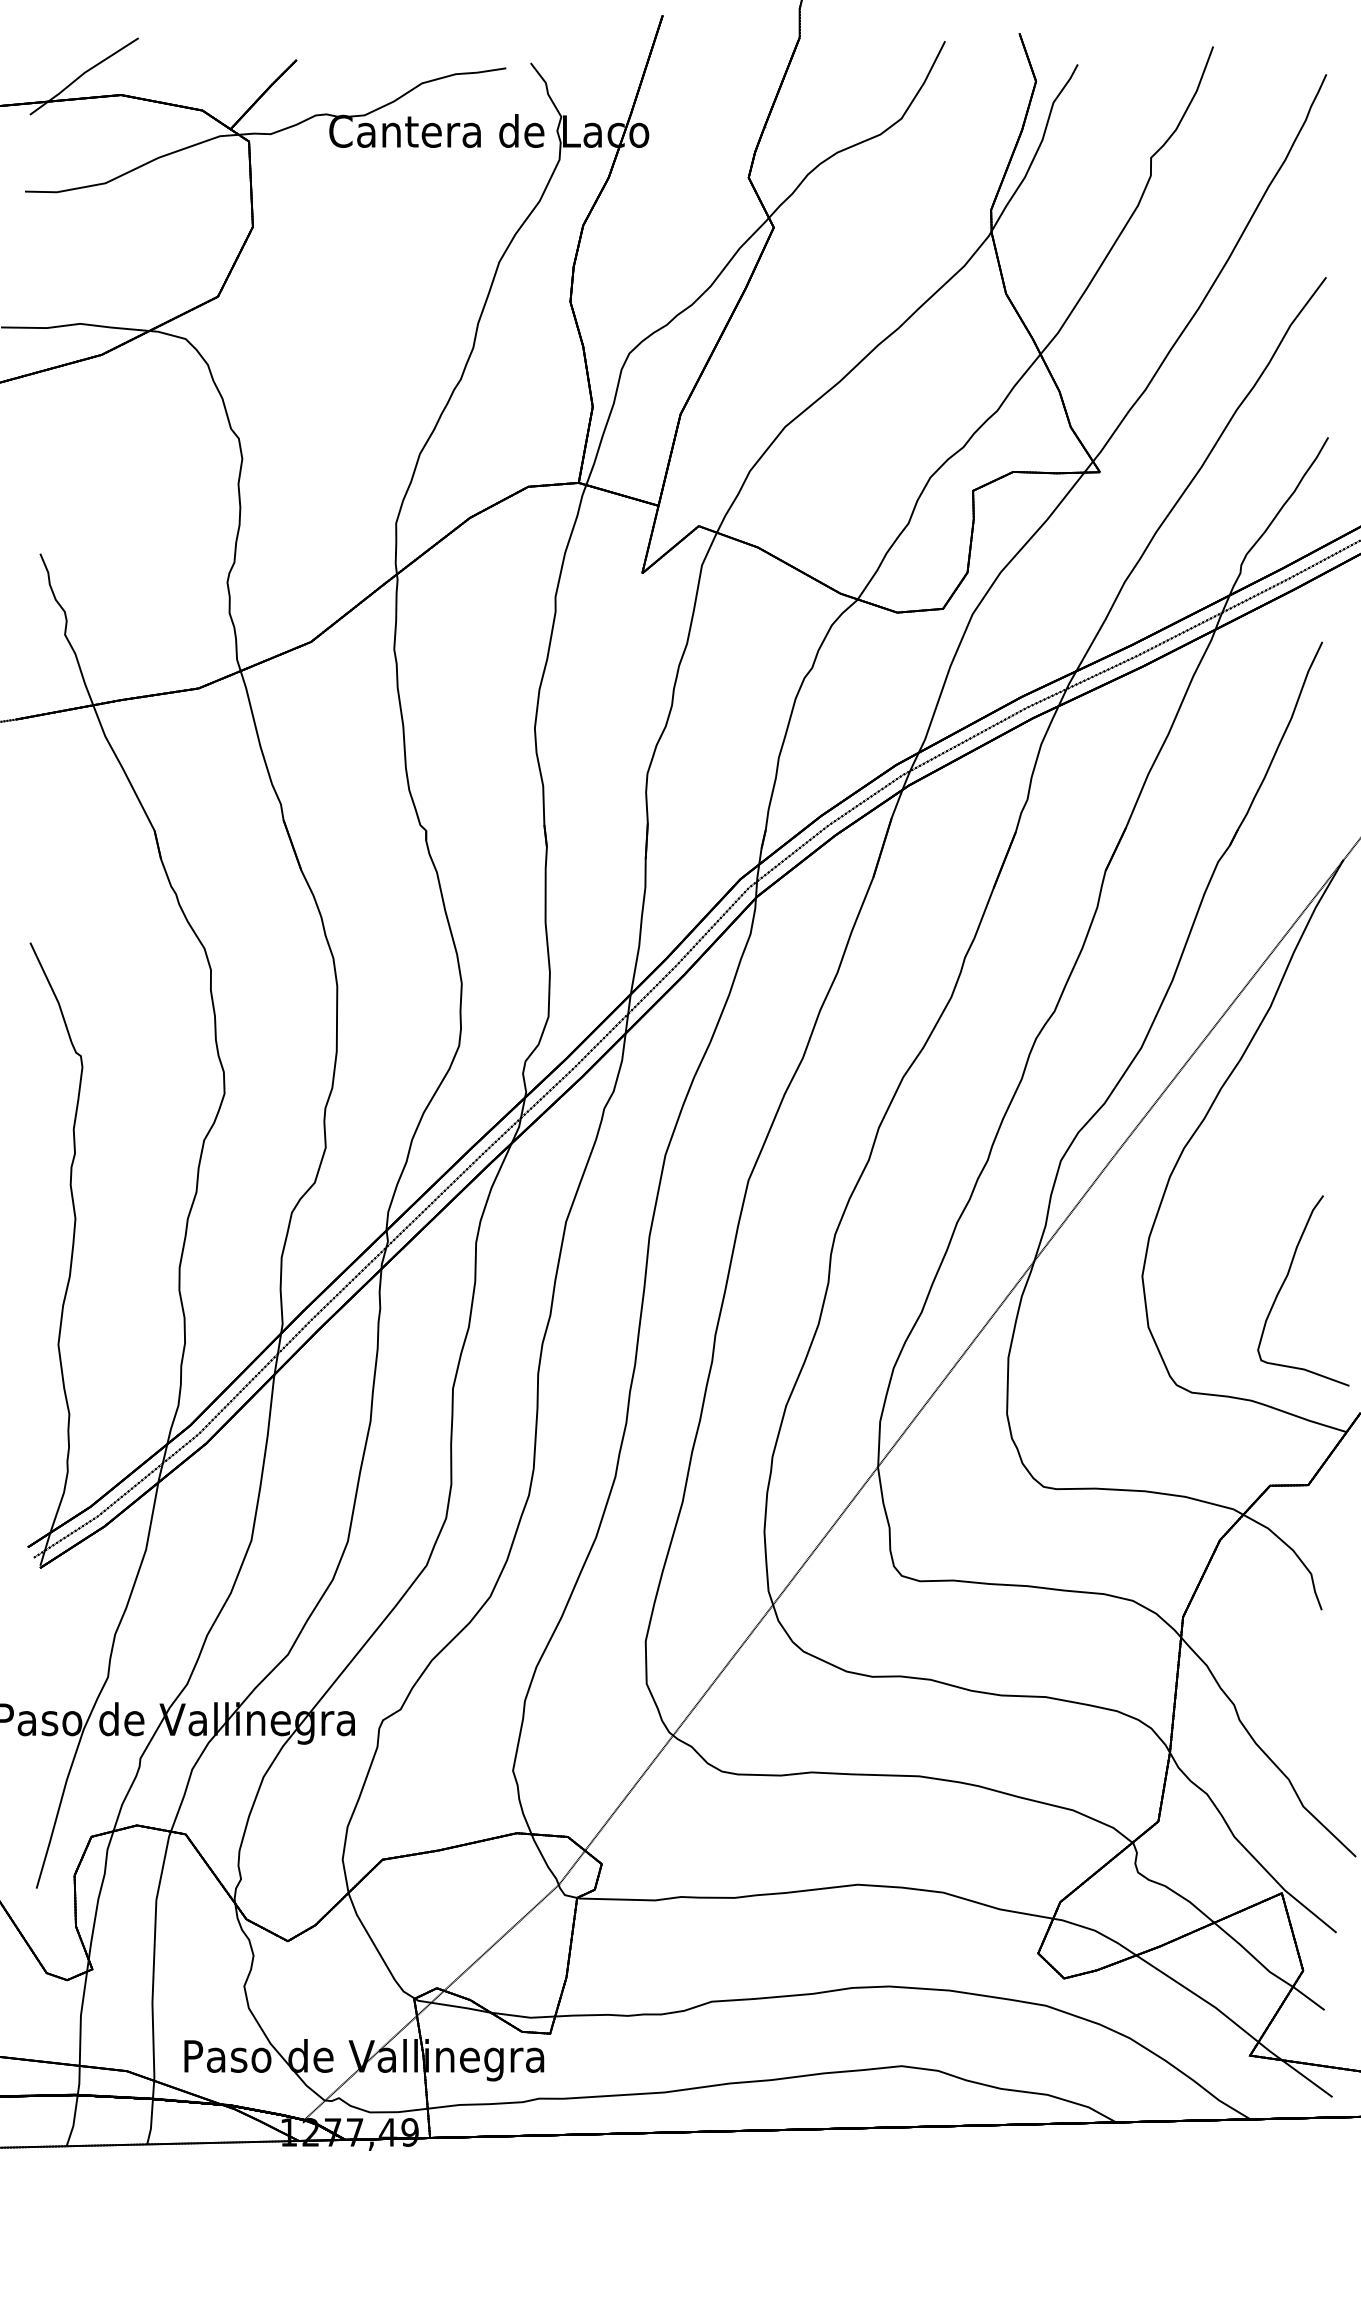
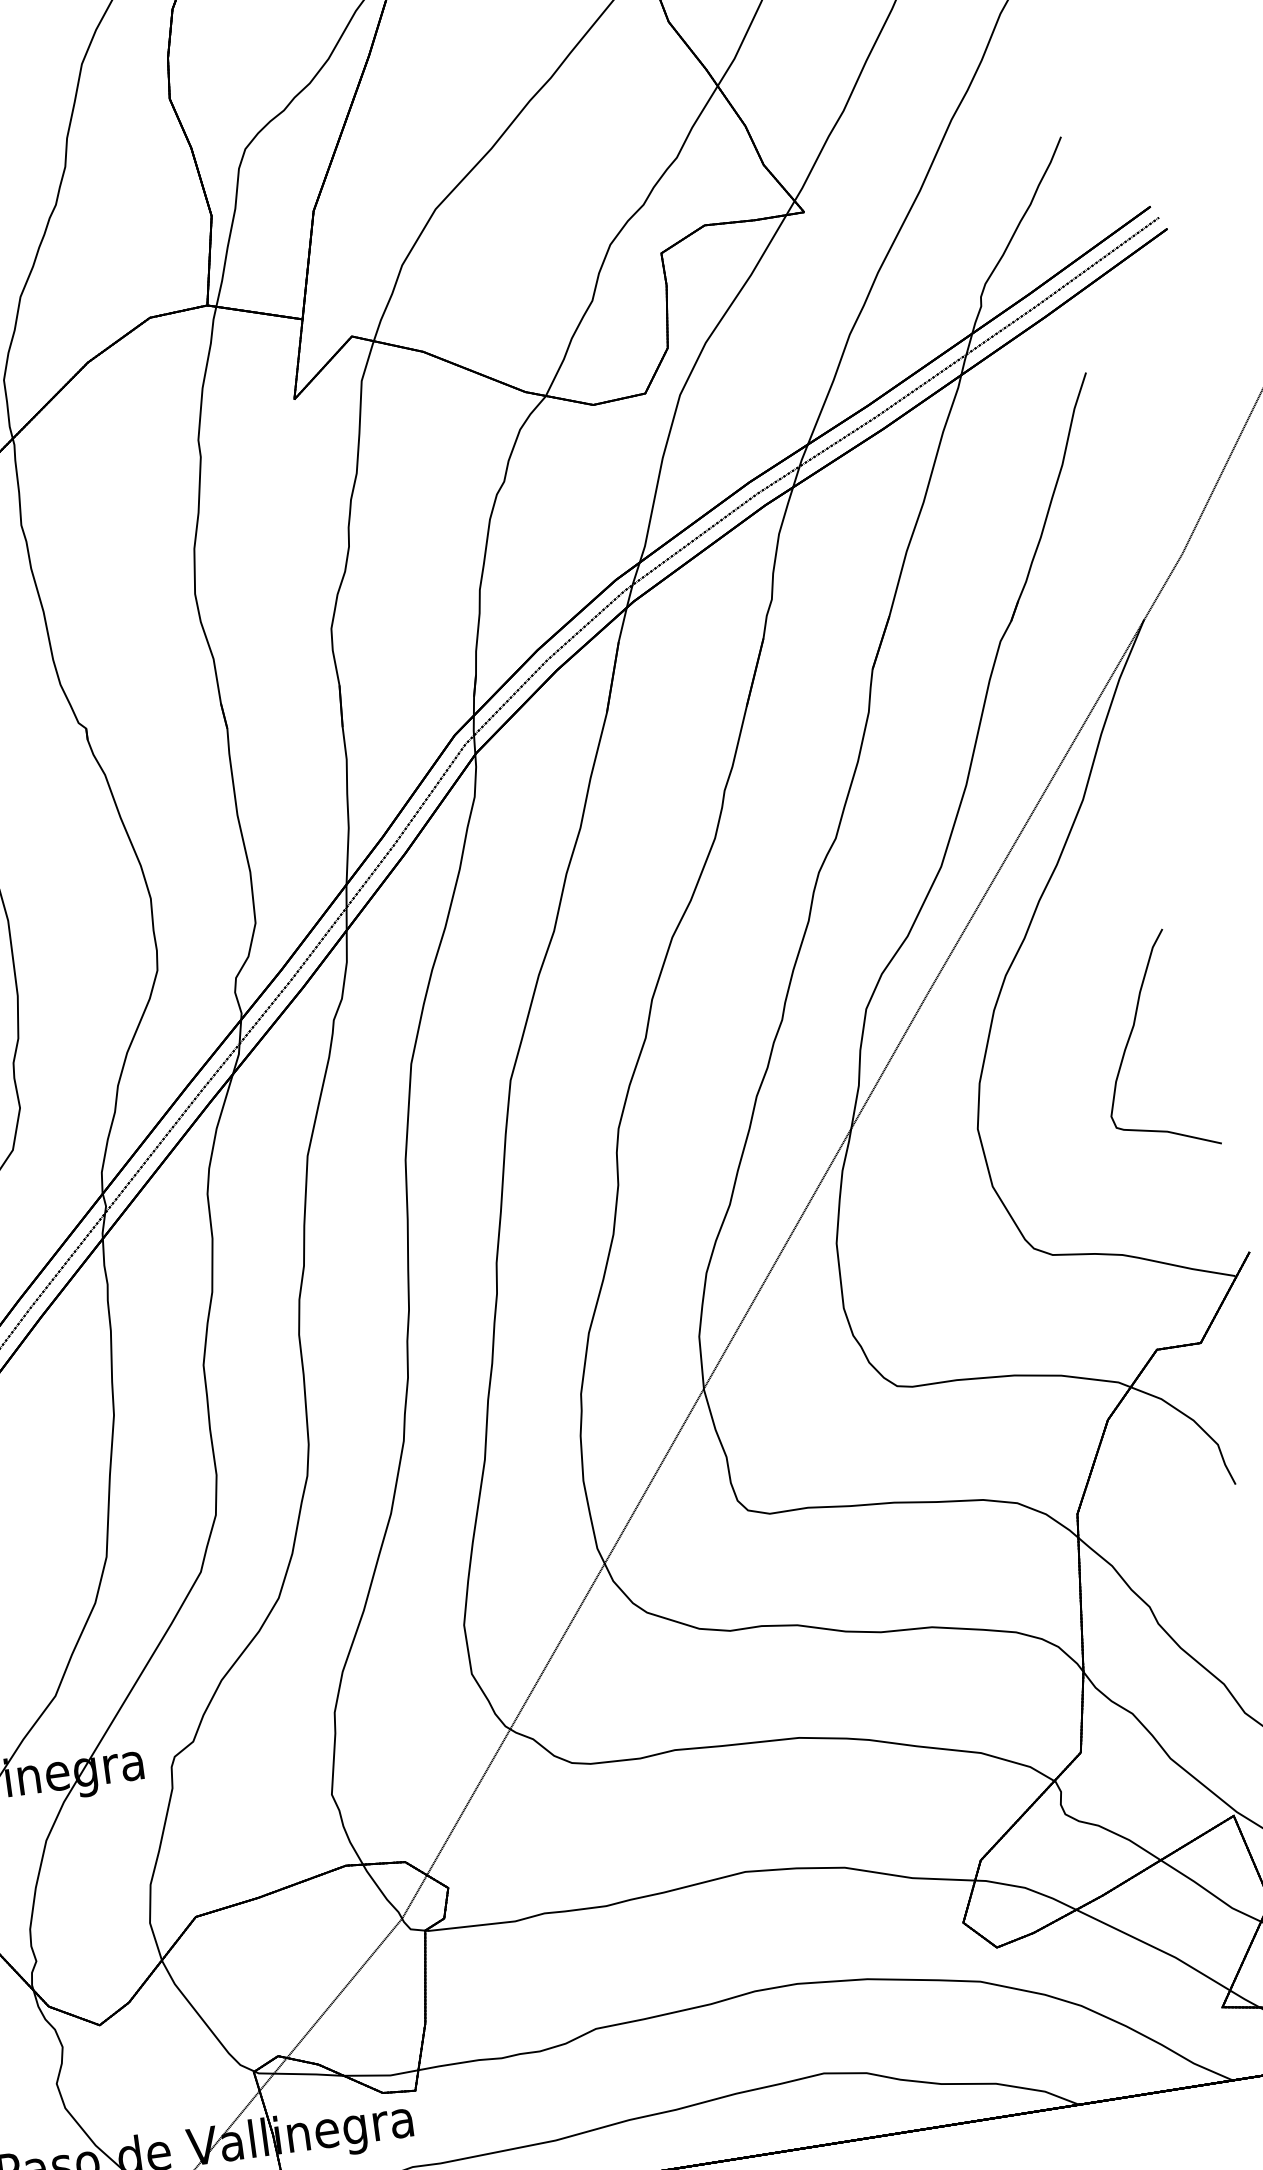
curve: (1285, 1281) -> (1132, 1033), moved

